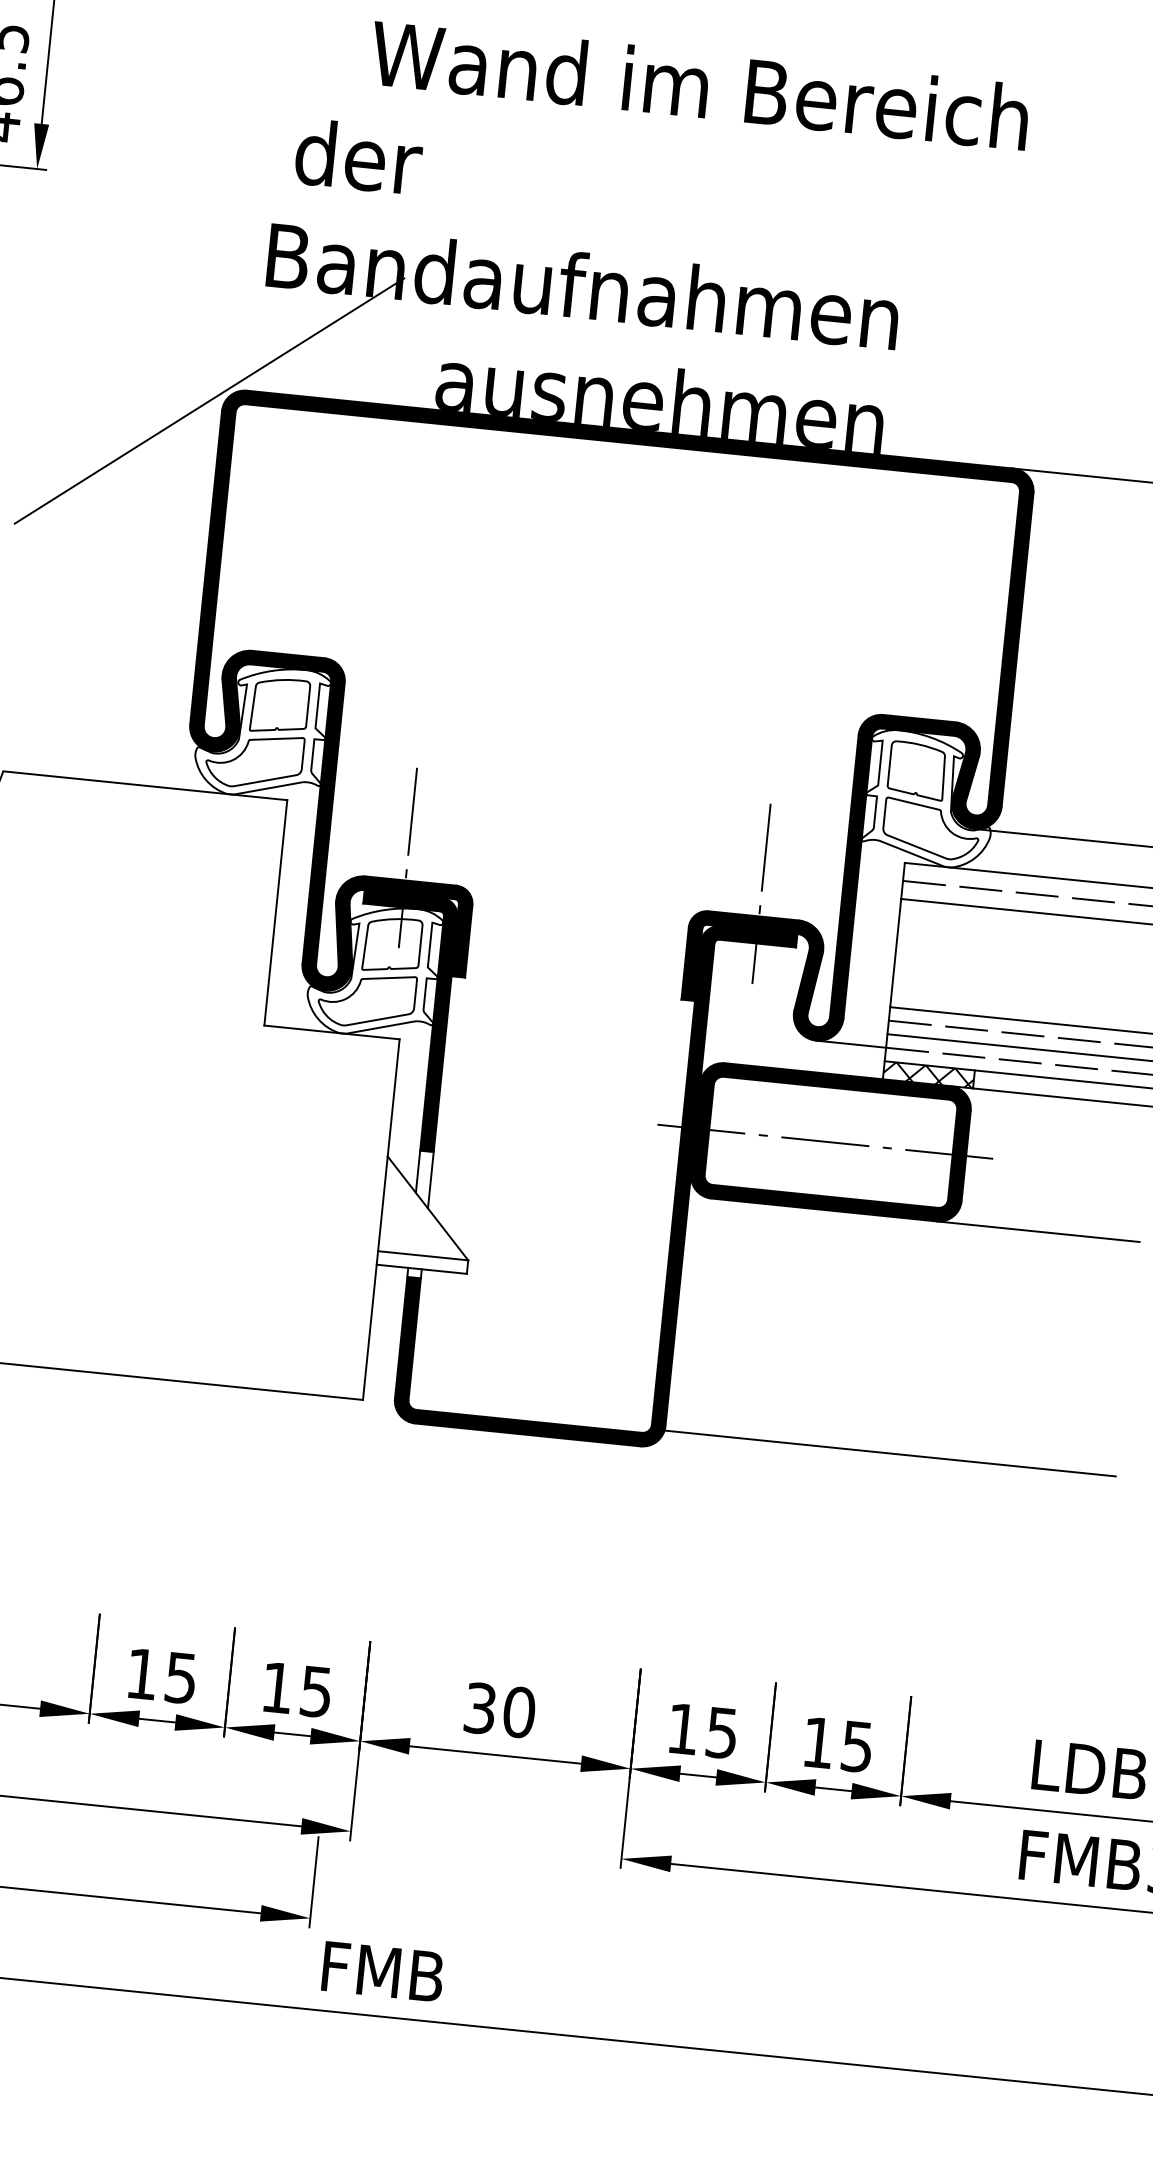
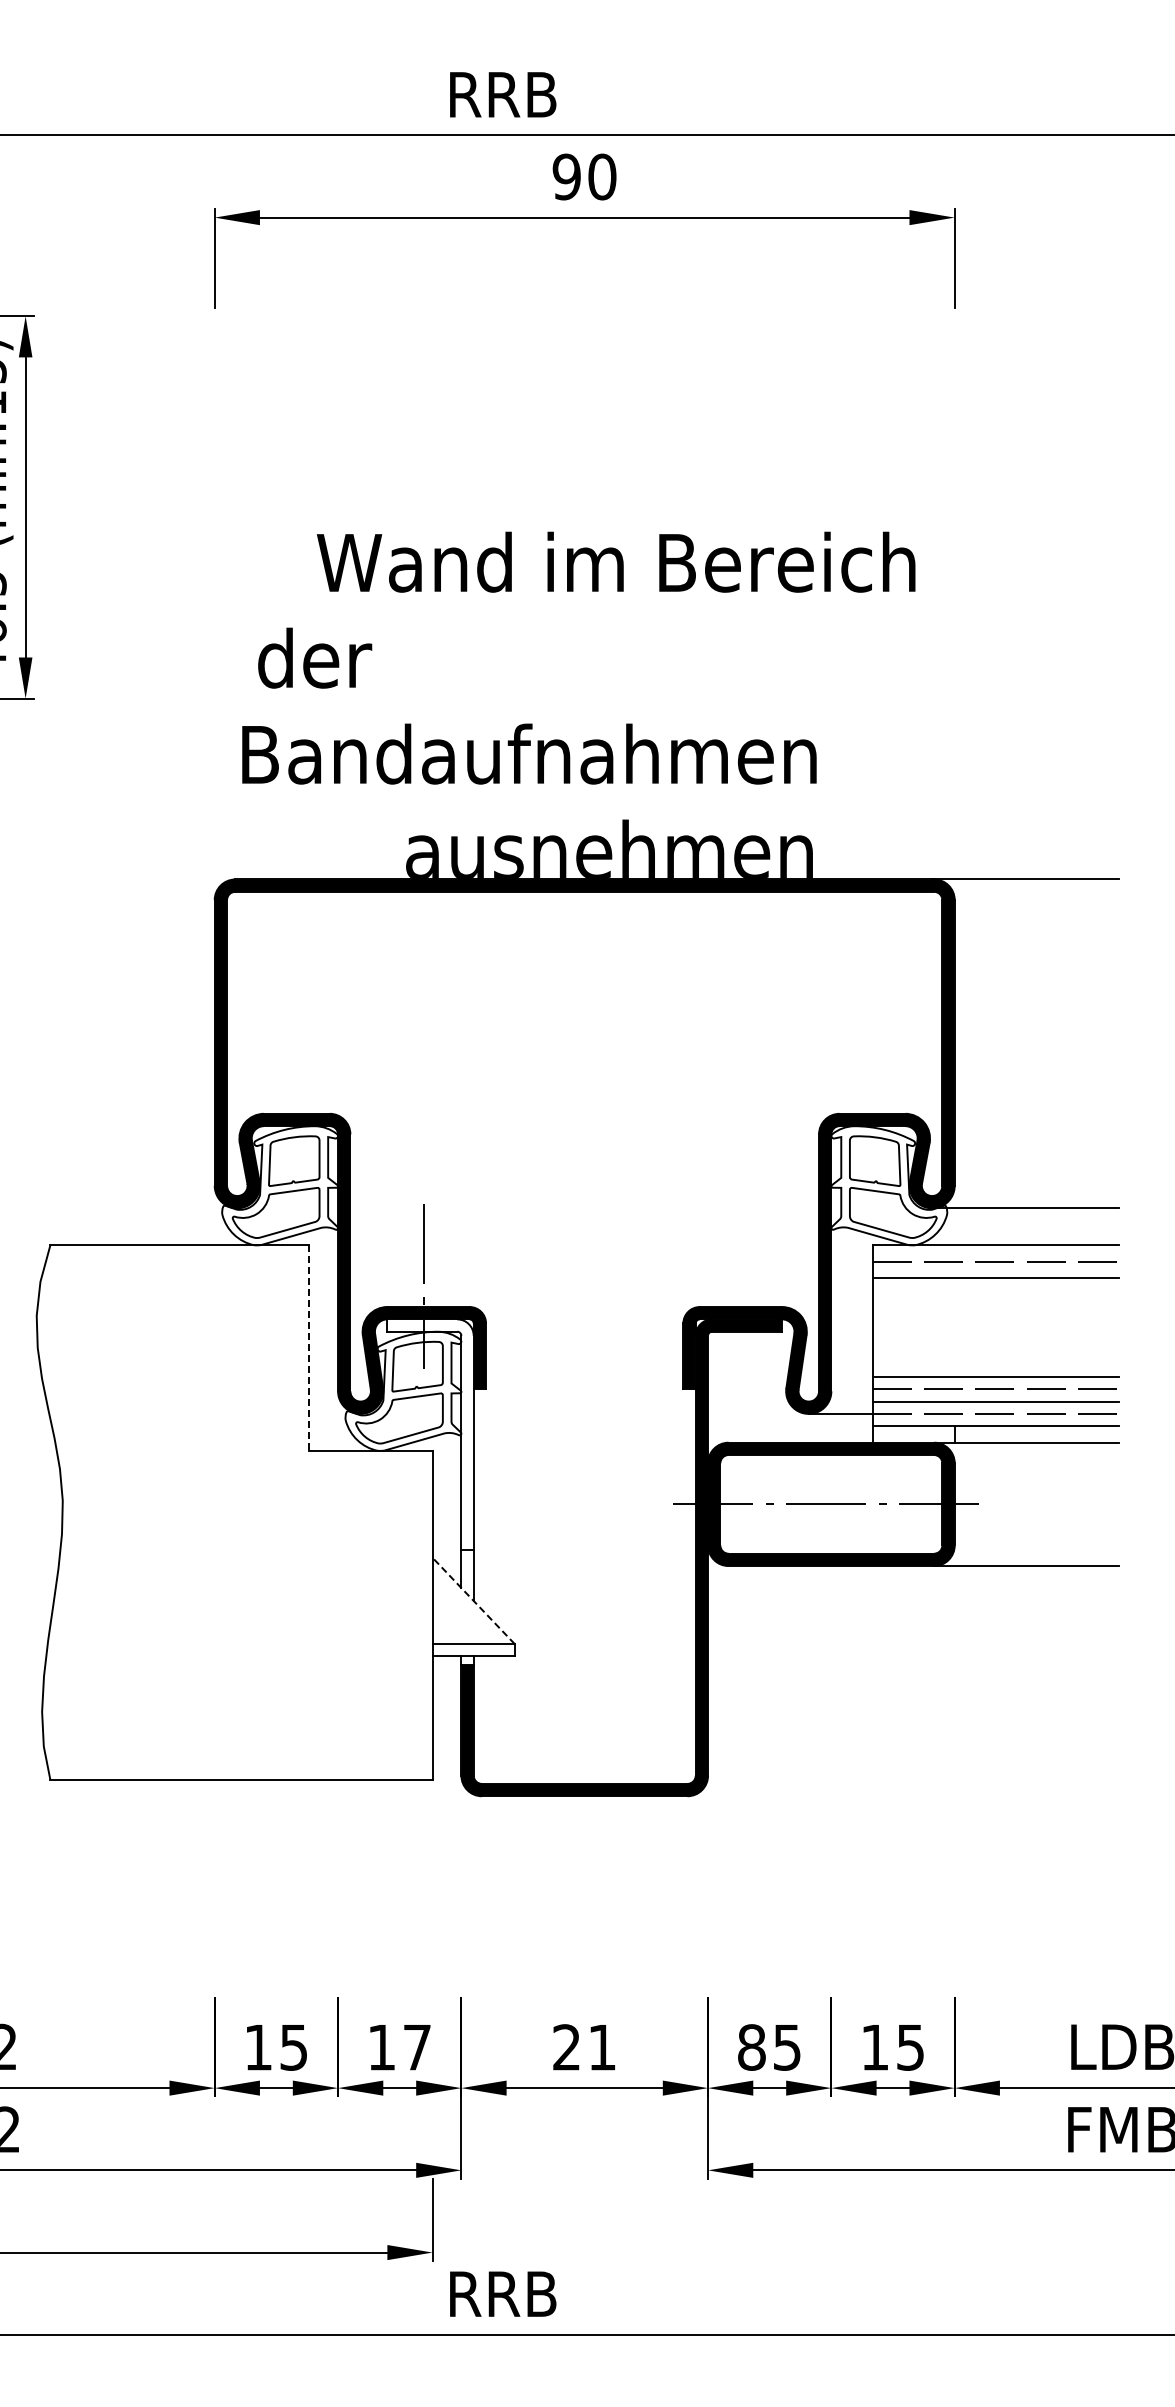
line: (209, 400) -> (202, 891), removed
line: (761, 893) -> (745, 1286), removed
line: (276, 913) -> (309, 1348), solid -> dashed
fill: (399, 1021) -> (430, 1434), removed
hatch: (928, 1074) -> (913, 1434), removed
line: (427, 1207) -> (473, 1600), solid -> dashed
line: (890, 1453) -> (913, 1779), removed
text: (316, 1691) -> (417, 2047), 15 -> 17
text: (499, 1710) -> (584, 2047), 30 -> 21
text: (682, 1729) -> (751, 2047), 15 -> 85
text: (382, 1971) -> (502, 2293), FMB -> RRB

